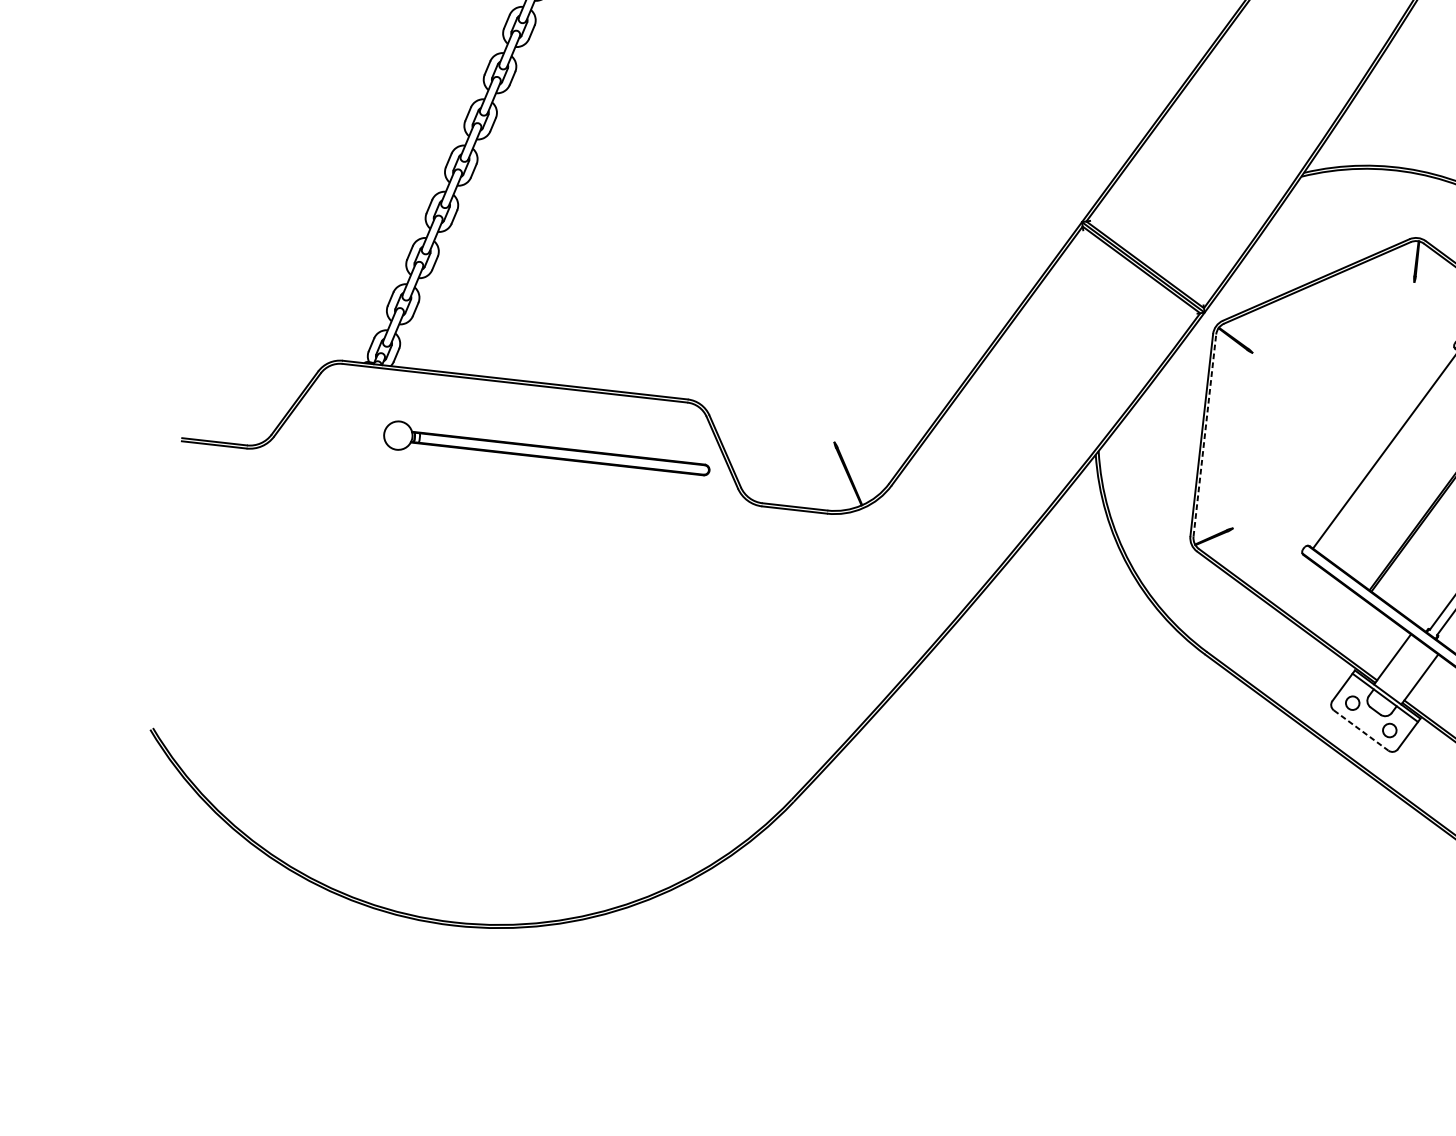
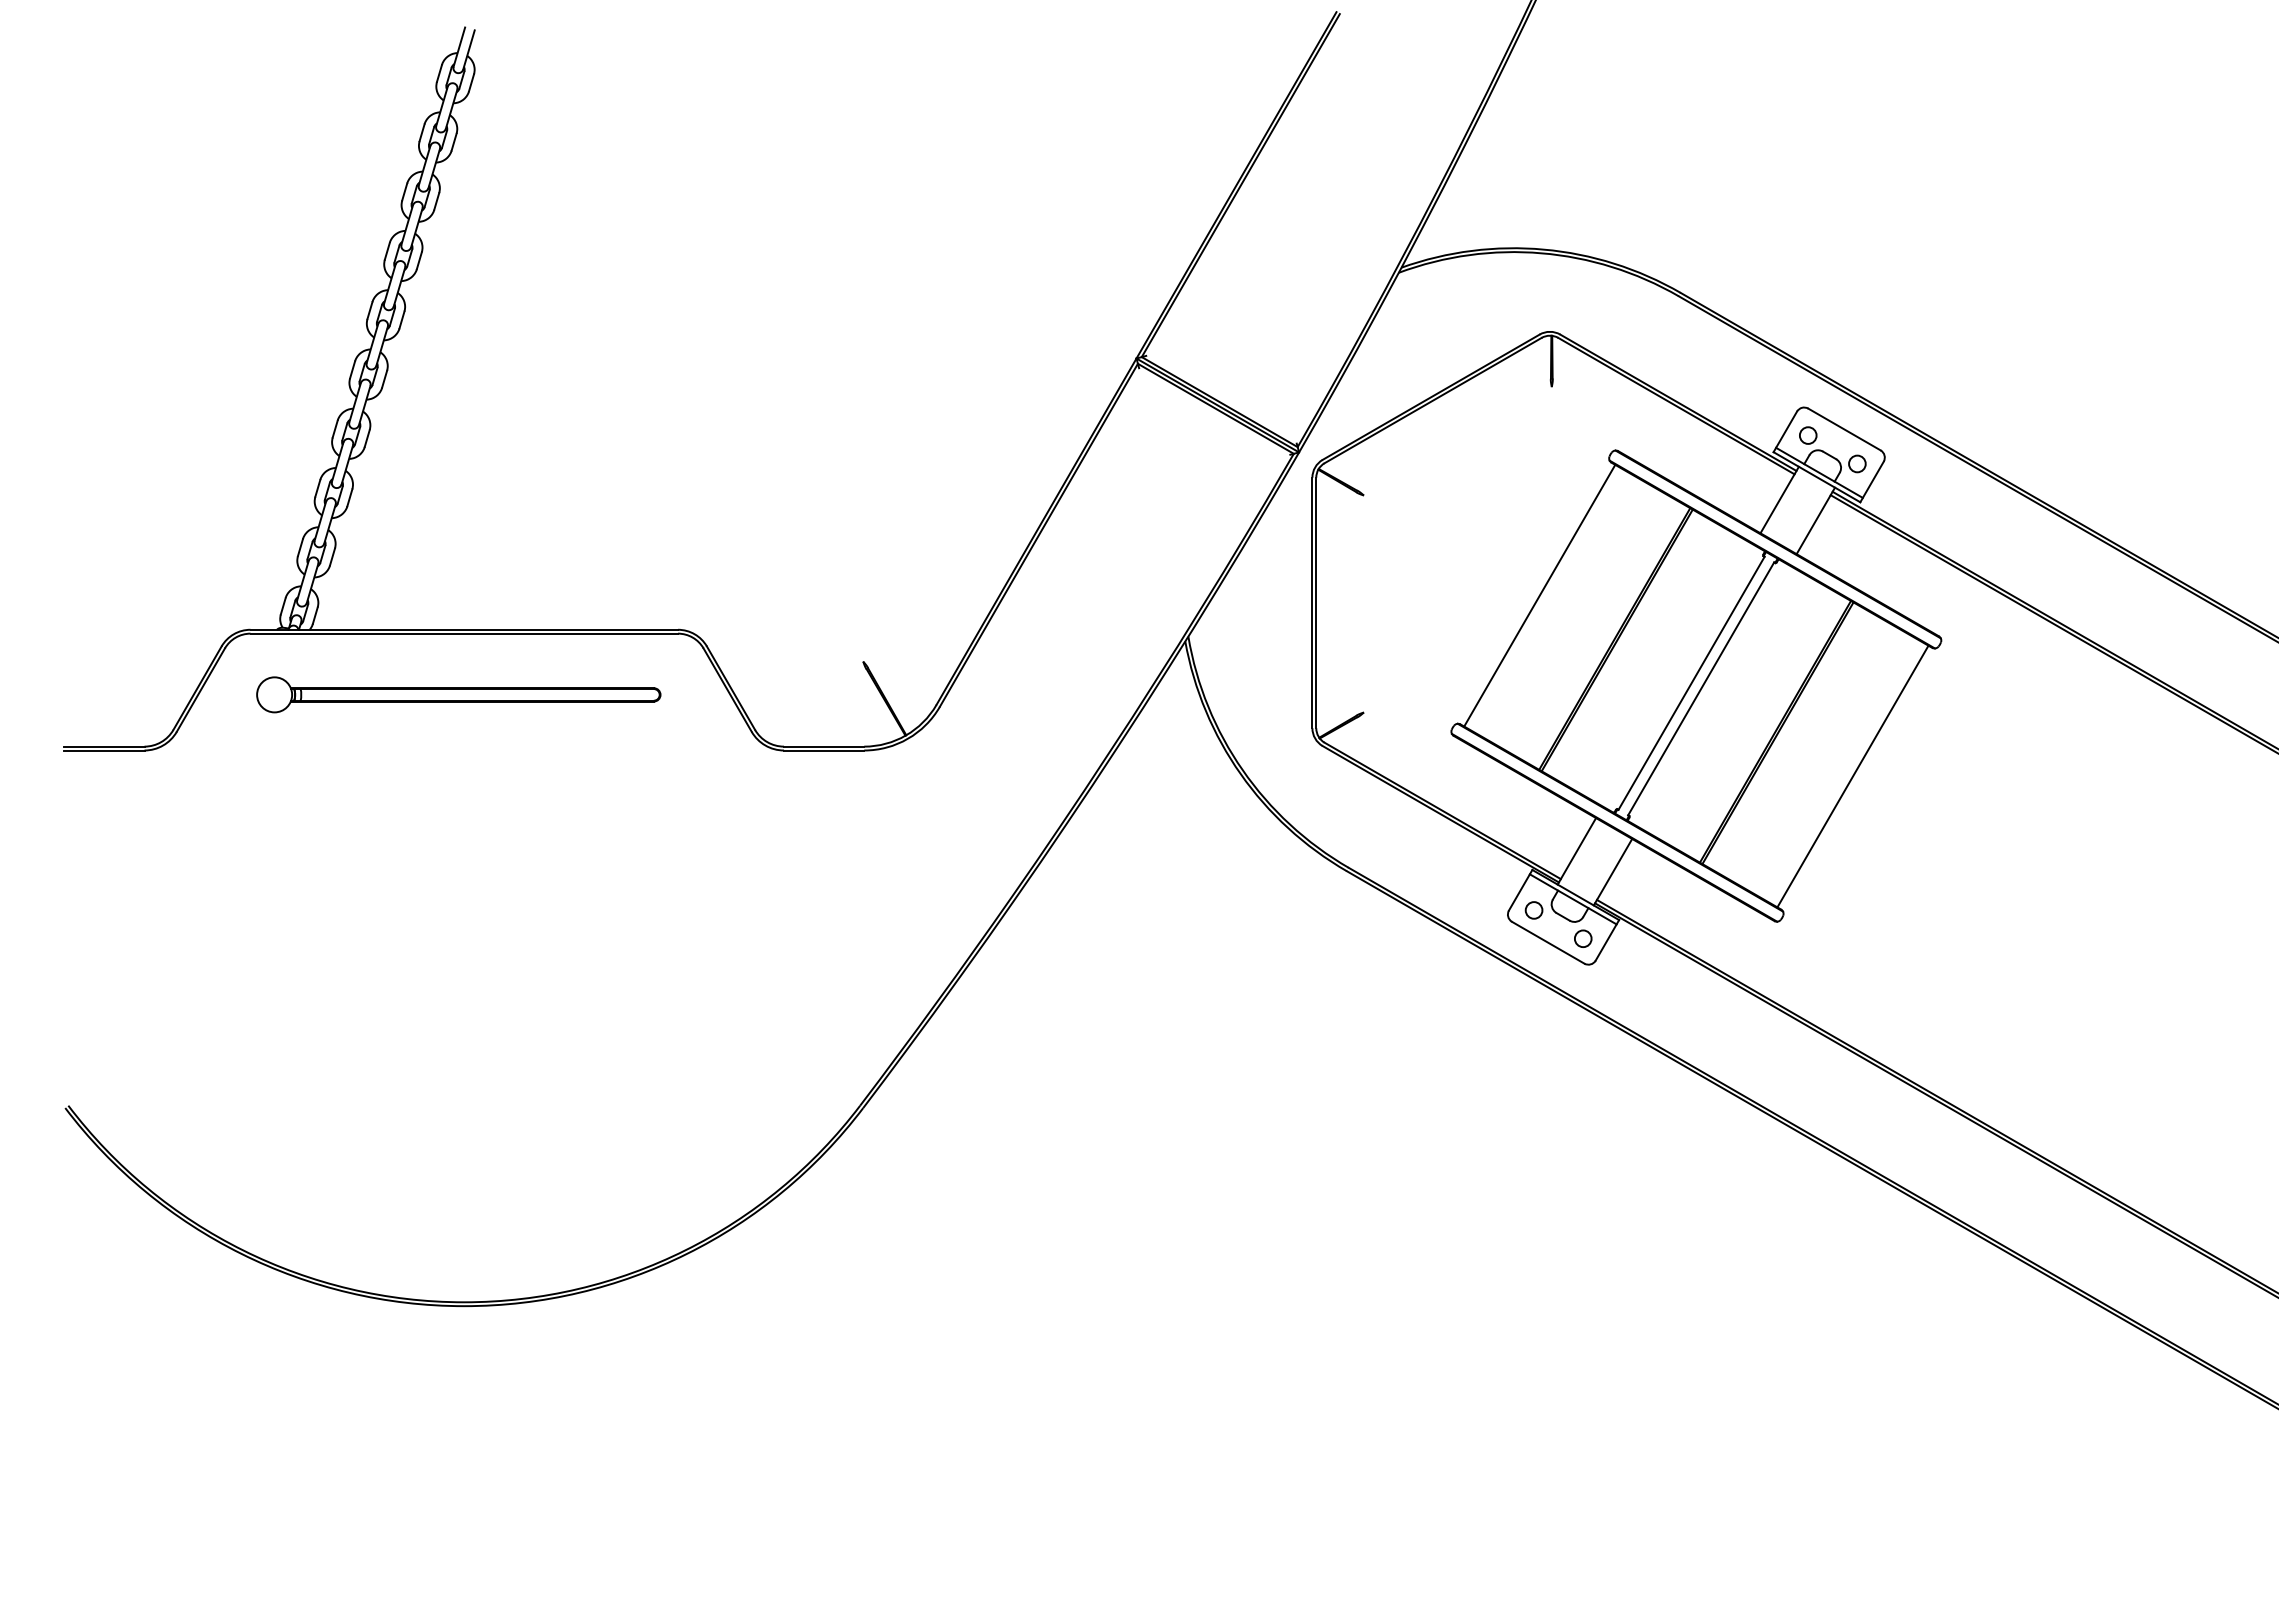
line: (1205, 435) -> (1316, 602), dashed -> solid
part: (546, 451) -> (458, 694), moved
line: (1361, 730) -> (1548, 942), dashed -> solid

